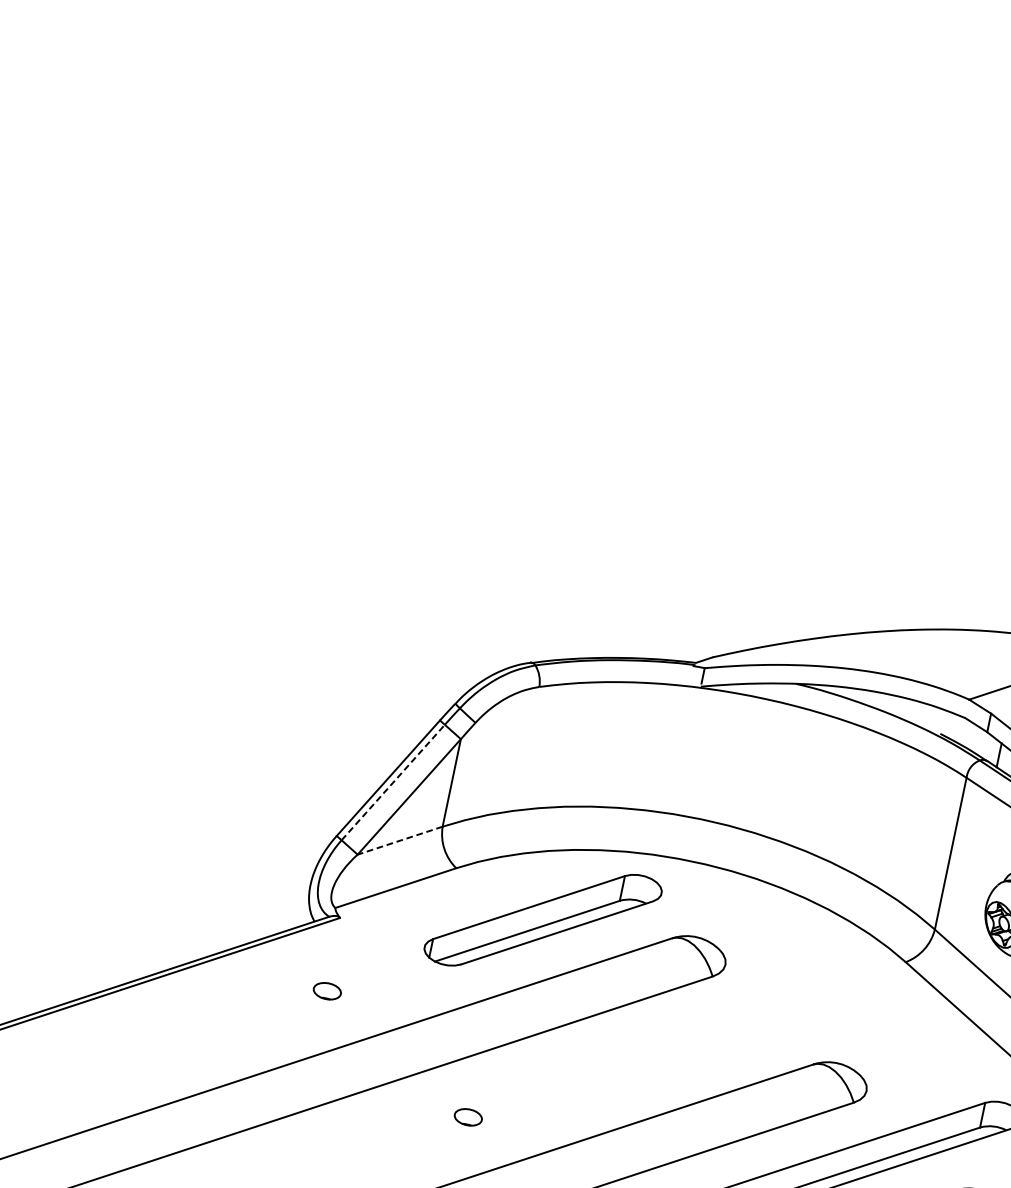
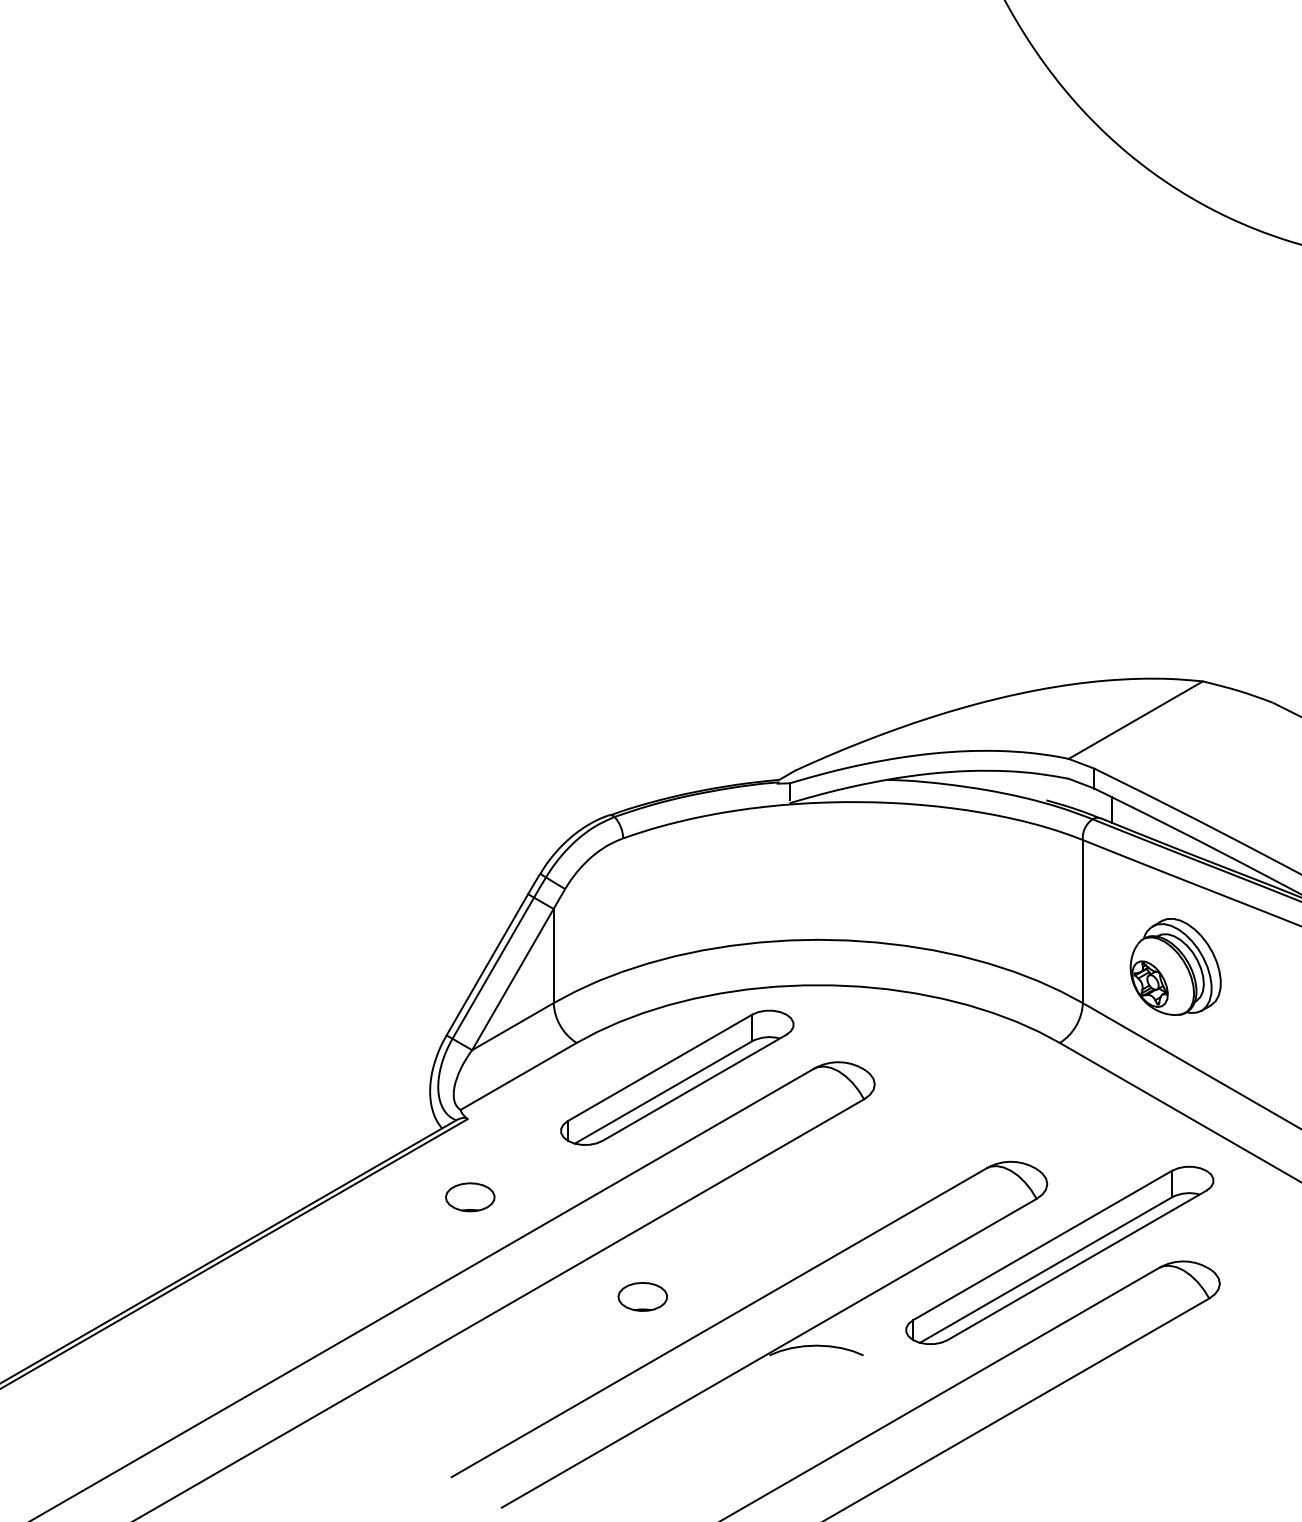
line: (393, 781) -> (493, 967), dashed -> solid
line: (399, 840) -> (512, 1026), dashed -> solid
part: (327, 991) -> (470, 1197), size x1.67
part: (468, 1116) -> (642, 1296), size x1.67

